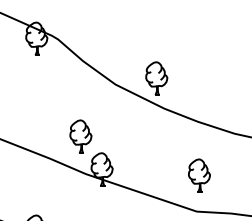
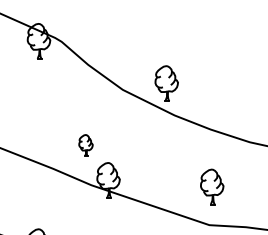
part: (80, 136) -> (85, 145), size x0.6

